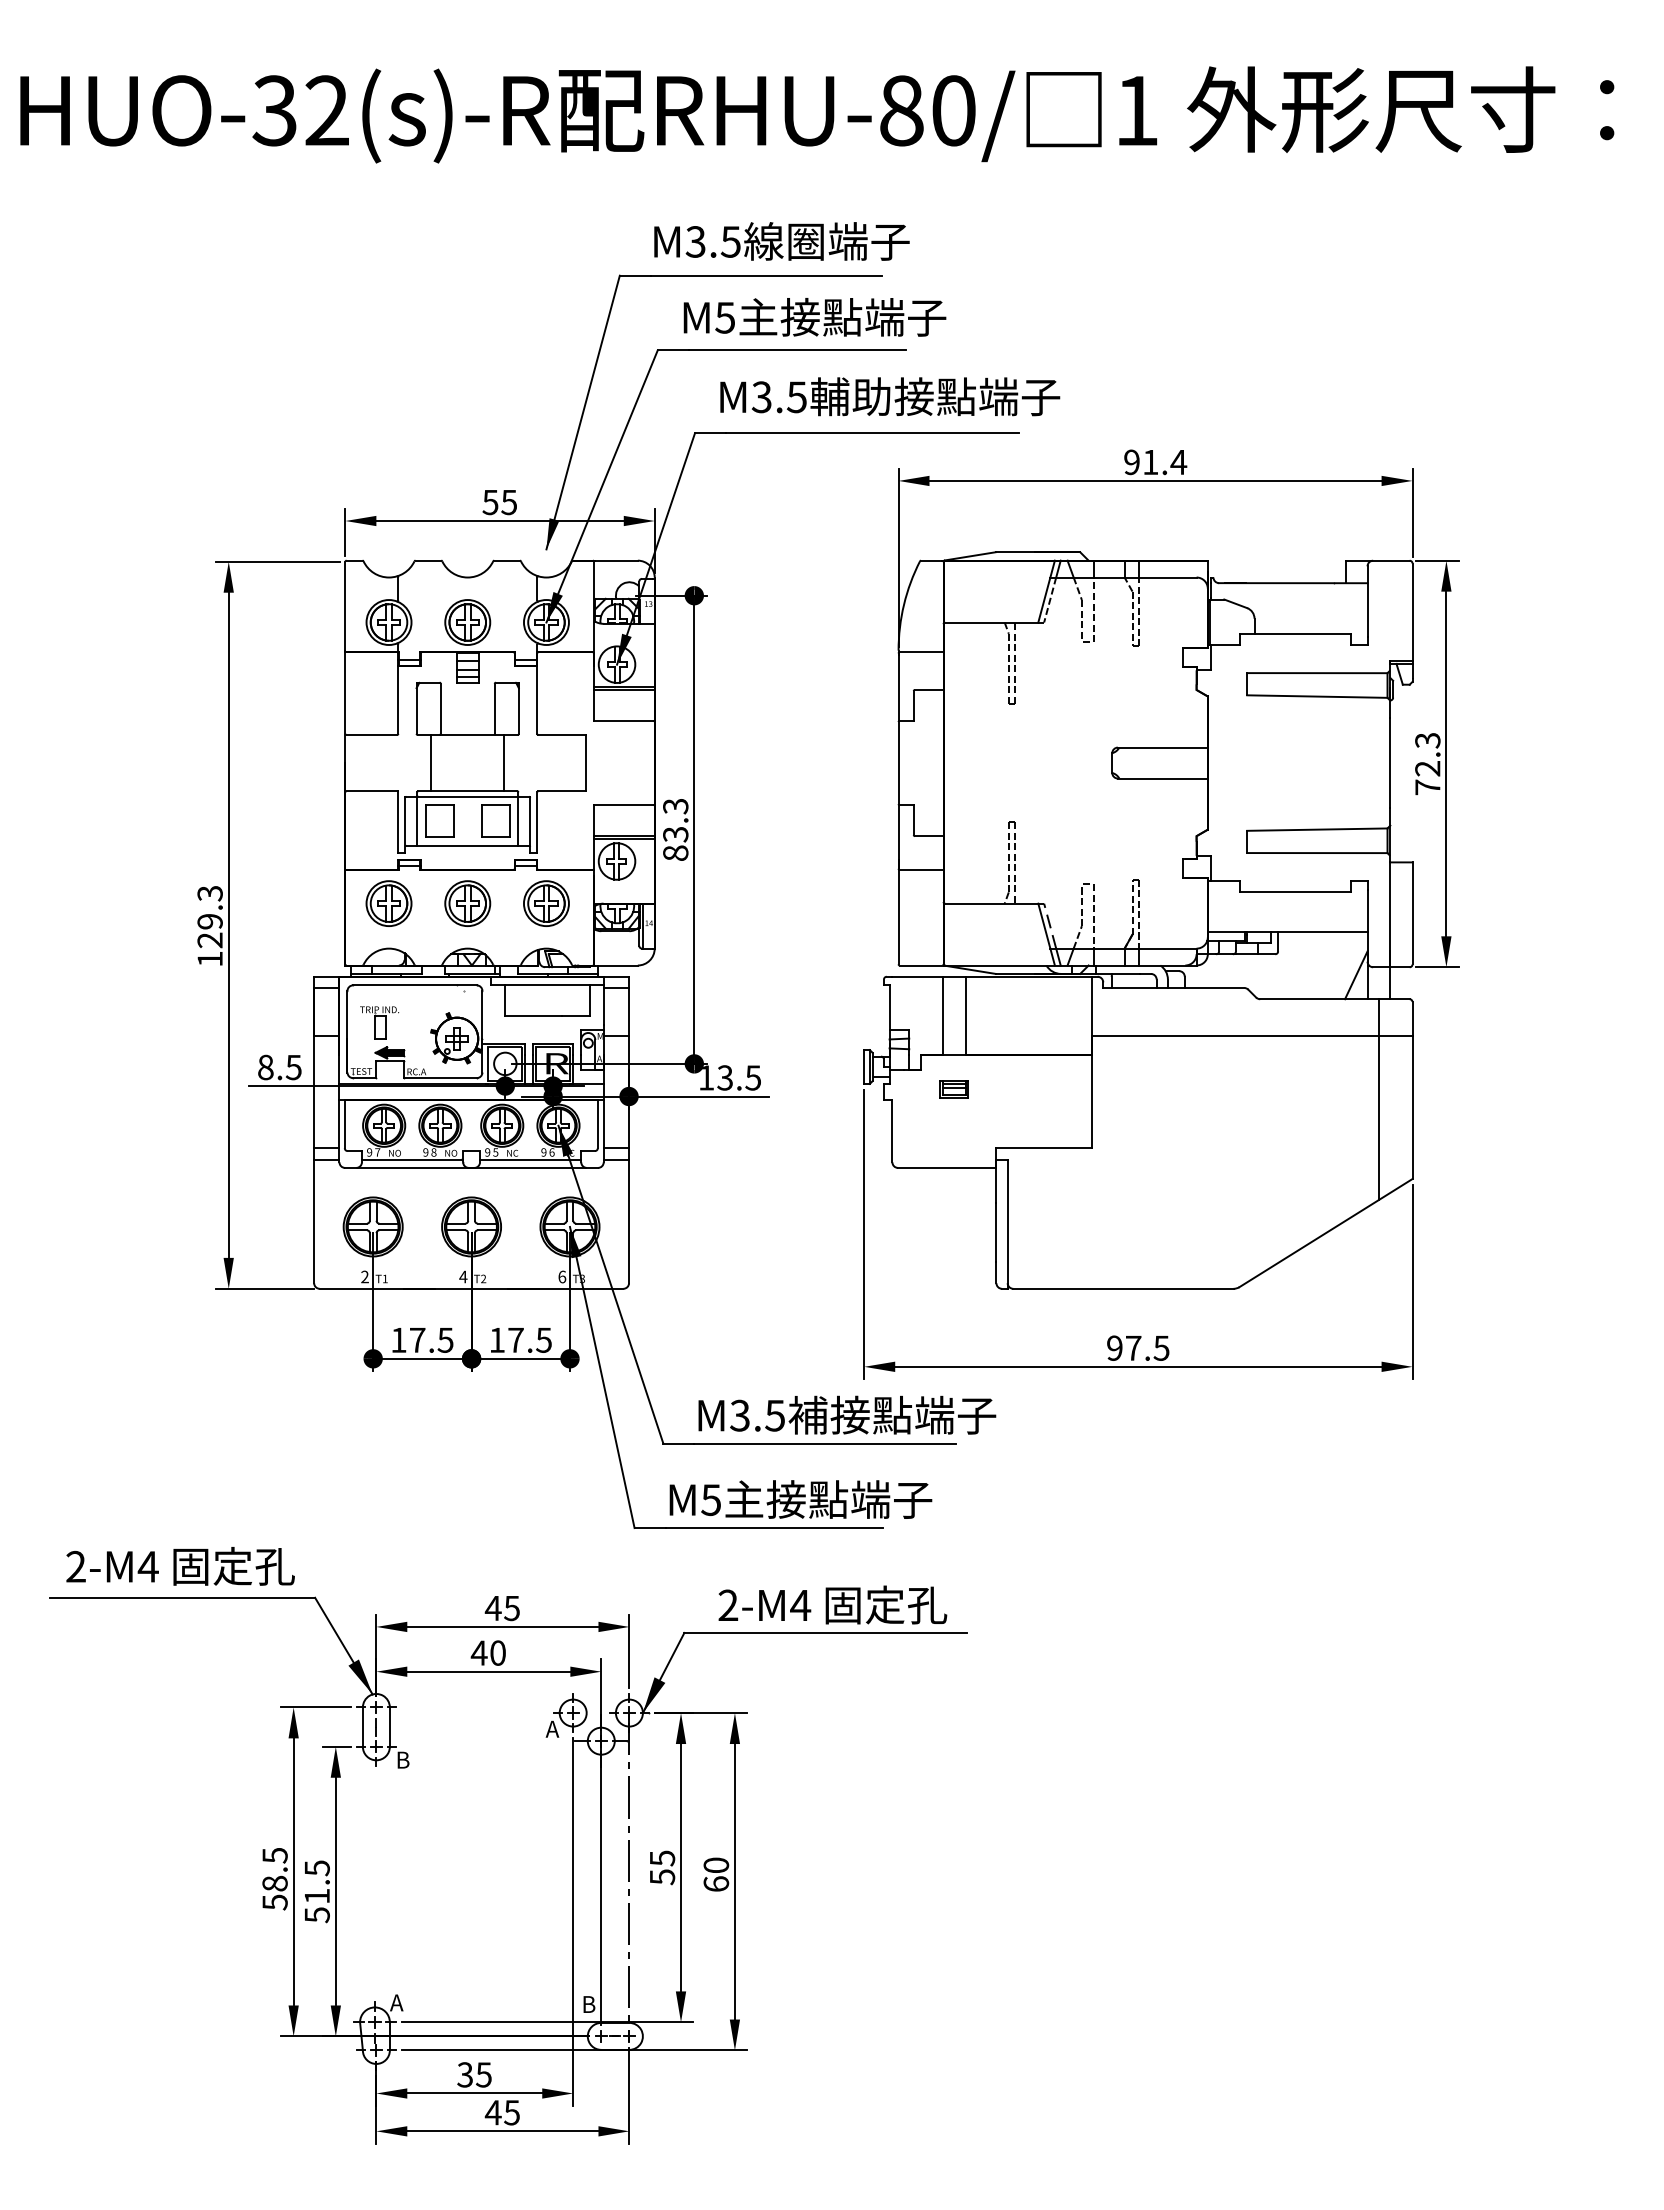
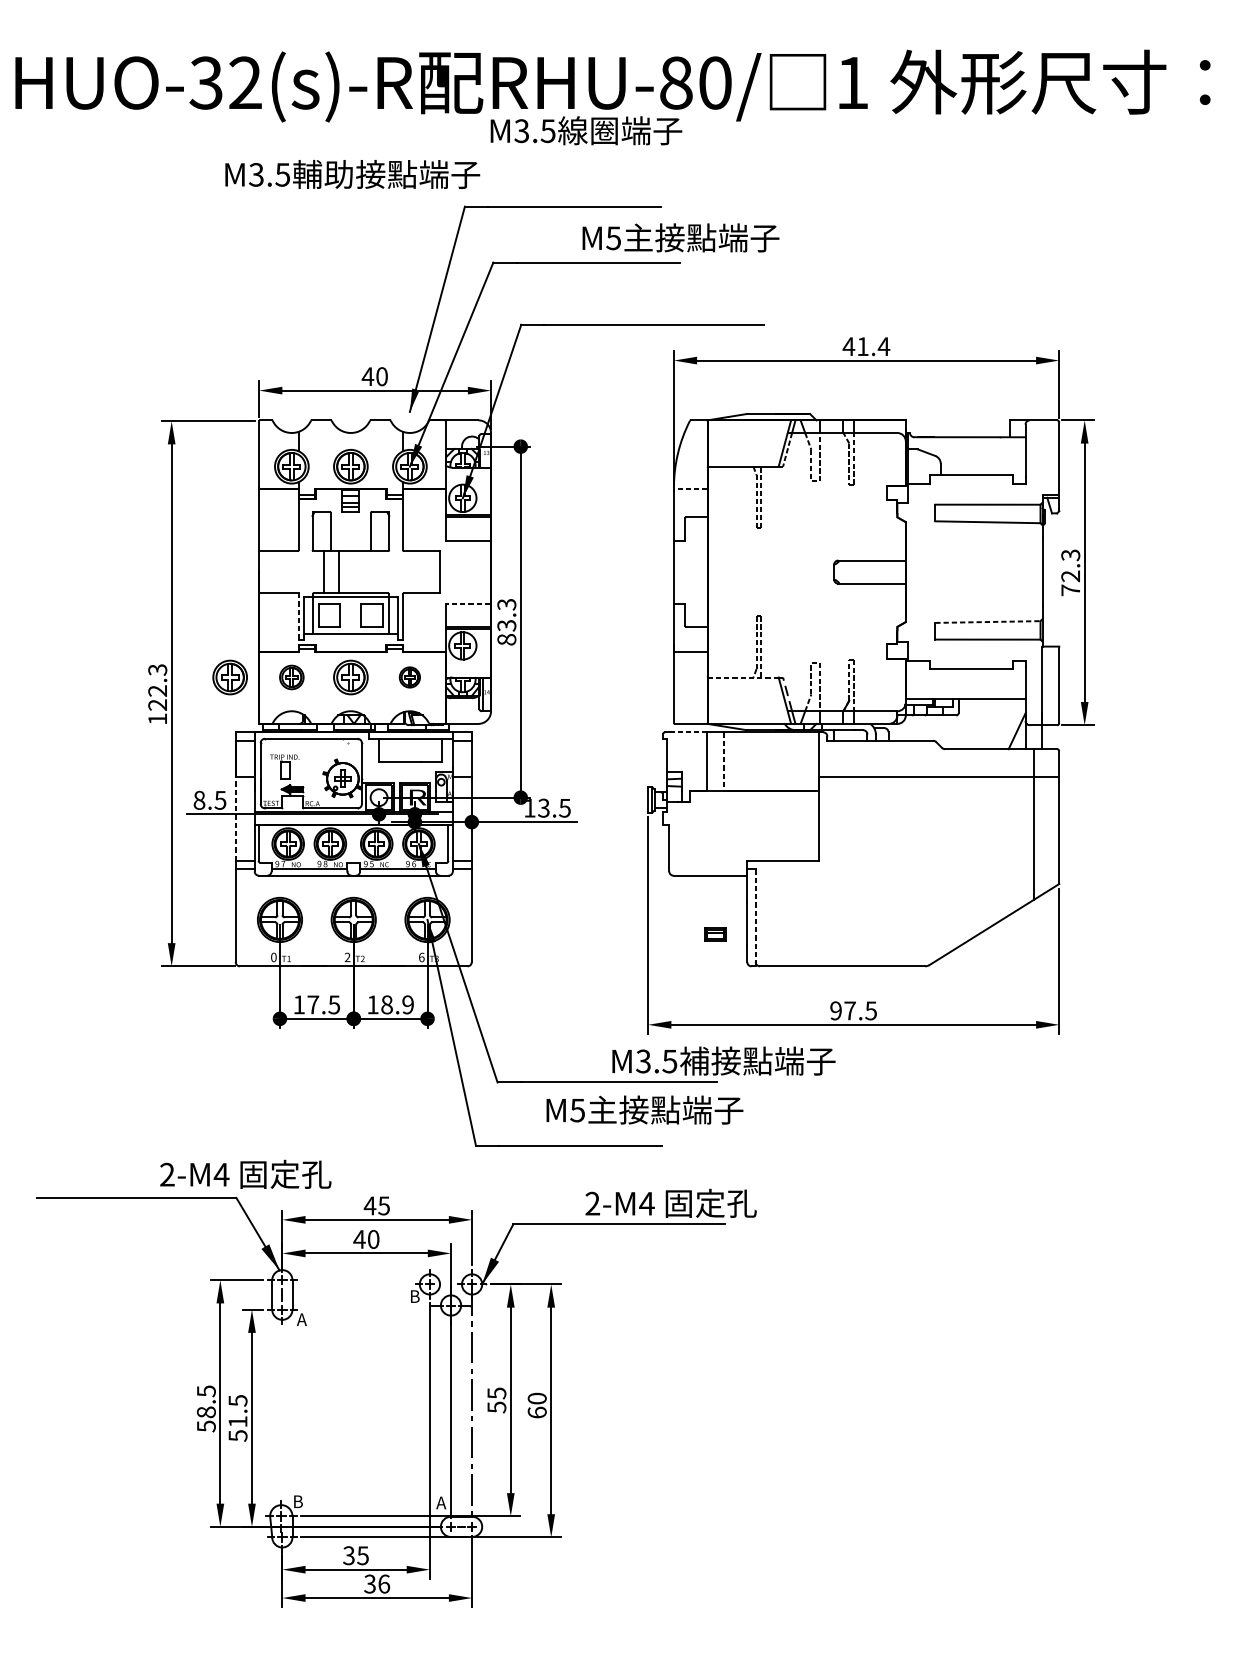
text: (781, 241) -> (586, 130), moved
text: (814, 317) -> (680, 238), moved
text: (890, 396) -> (352, 174), moved
text: (1131, 462) -> (848, 346), 91.4 -> 41.4
text: (499, 502) -> (374, 376), 55 -> 40
line: (921, 652) -> (691, 489), solid -> dashed
line: (504, 762) -> (339, 571), moved
line: (623, 805) -> (467, 603), solid -> dashed
line: (398, 822) -> (298, 616), solid -> dashed
line: (1317, 829) -> (988, 621), solid -> dashed
part: (306, 903) -> (229, 677), added
part: (388, 903) -> (291, 677), size x0.7
part: (546, 903) -> (409, 677), size x0.6
line: (991, 903) -> (743, 677), solid -> dashed
text: (209, 921) -> (157, 690), 129.3 -> 122.3
line: (918, 976) -> (688, 732), solid -> dashed
line: (965, 1016) -> (724, 762), solid -> dashed
part: (953, 1089) -> (715, 934), moved
line: (314, 1091) -> (235, 818), solid -> dashed
line: (1007, 1224) -> (755, 918), solid -> dashed
text: (364, 1276) -> (273, 957), 2 -> 0
text: (463, 1276) -> (347, 957), 4 -> 2
text: (529, 1339) -> (397, 1004), 17.5 -> 18.9
text: (847, 1414) -> (724, 1060), moved
text: (800, 1499) -> (644, 1110), moved
text: (180, 1566) -> (245, 1174), moved
text: (832, 1604) -> (670, 1203), moved
text: (552, 1728) -> (414, 1296), A -> B
text: (402, 1759) -> (301, 1319), B -> A
text: (396, 2002) -> (297, 1501), A -> B
text: (588, 2004) -> (441, 1502), B -> A
text: (502, 2112) -> (376, 1583), 45 -> 36

